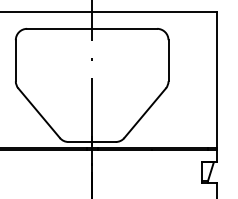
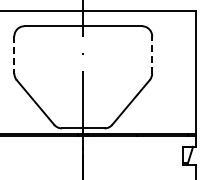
line: (15, 61) -> (14, 55), solid -> dashed
line: (168, 61) -> (152, 55), solid -> dashed

